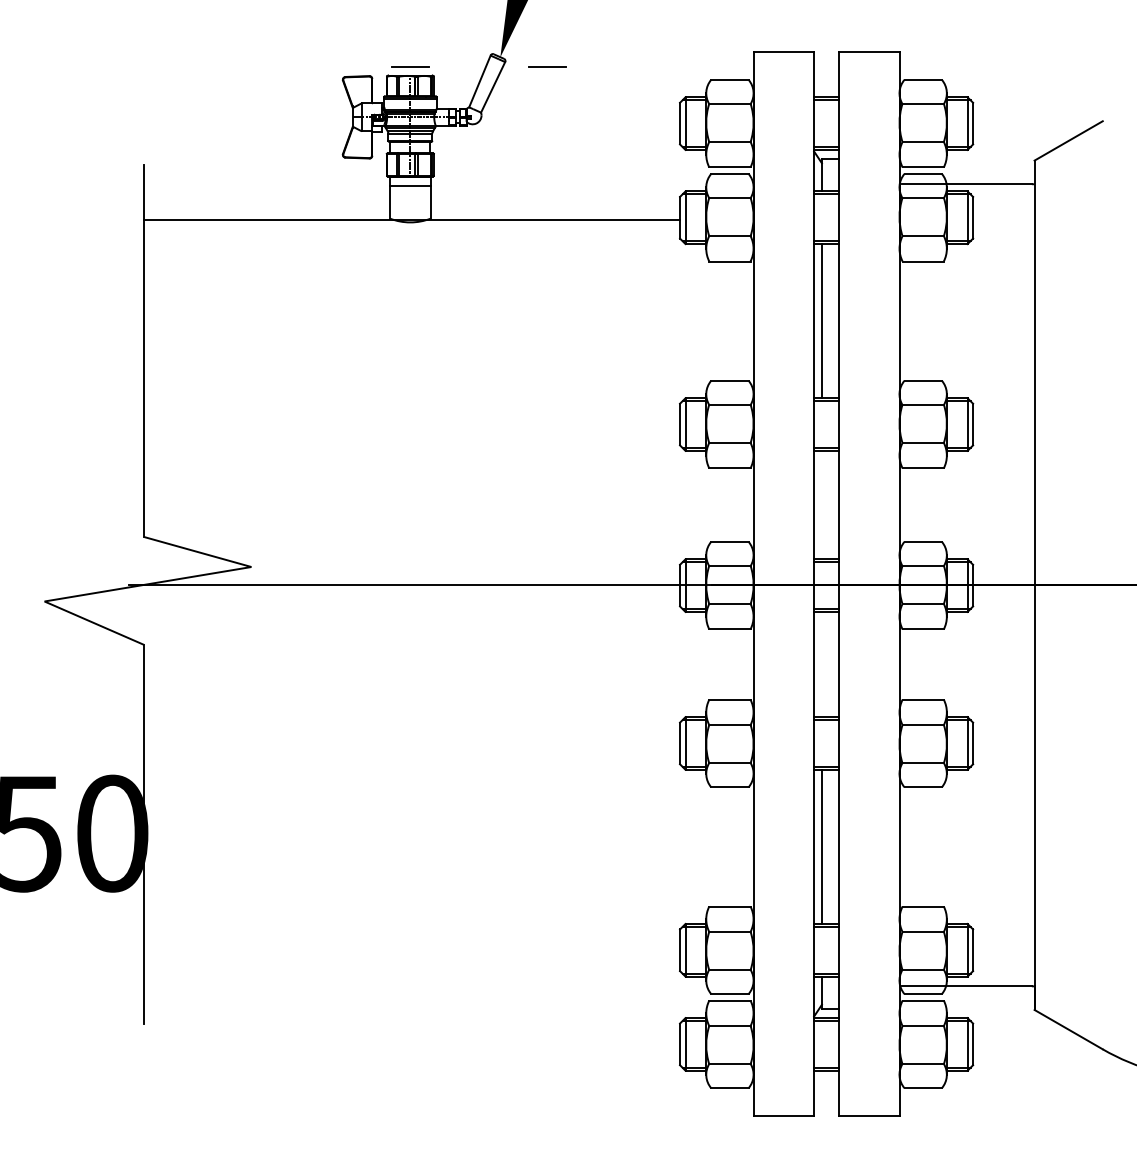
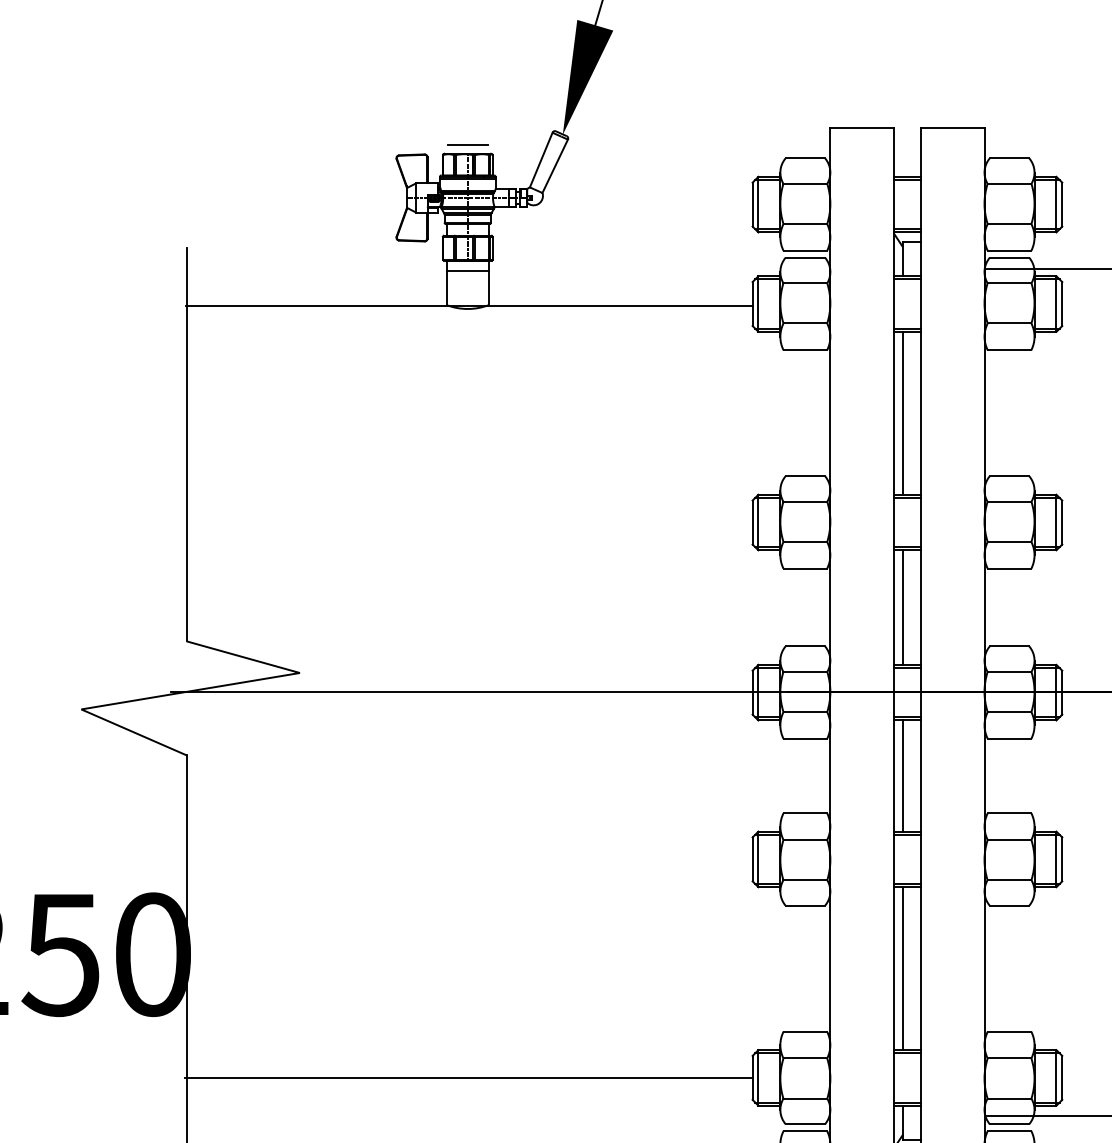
line: (547, 66) -> (612, 144), removed
line: (822, 504) -> (903, 606), added
line: (822, 664) -> (903, 775), added
line: (410, 950) -> (467, 1078), added

